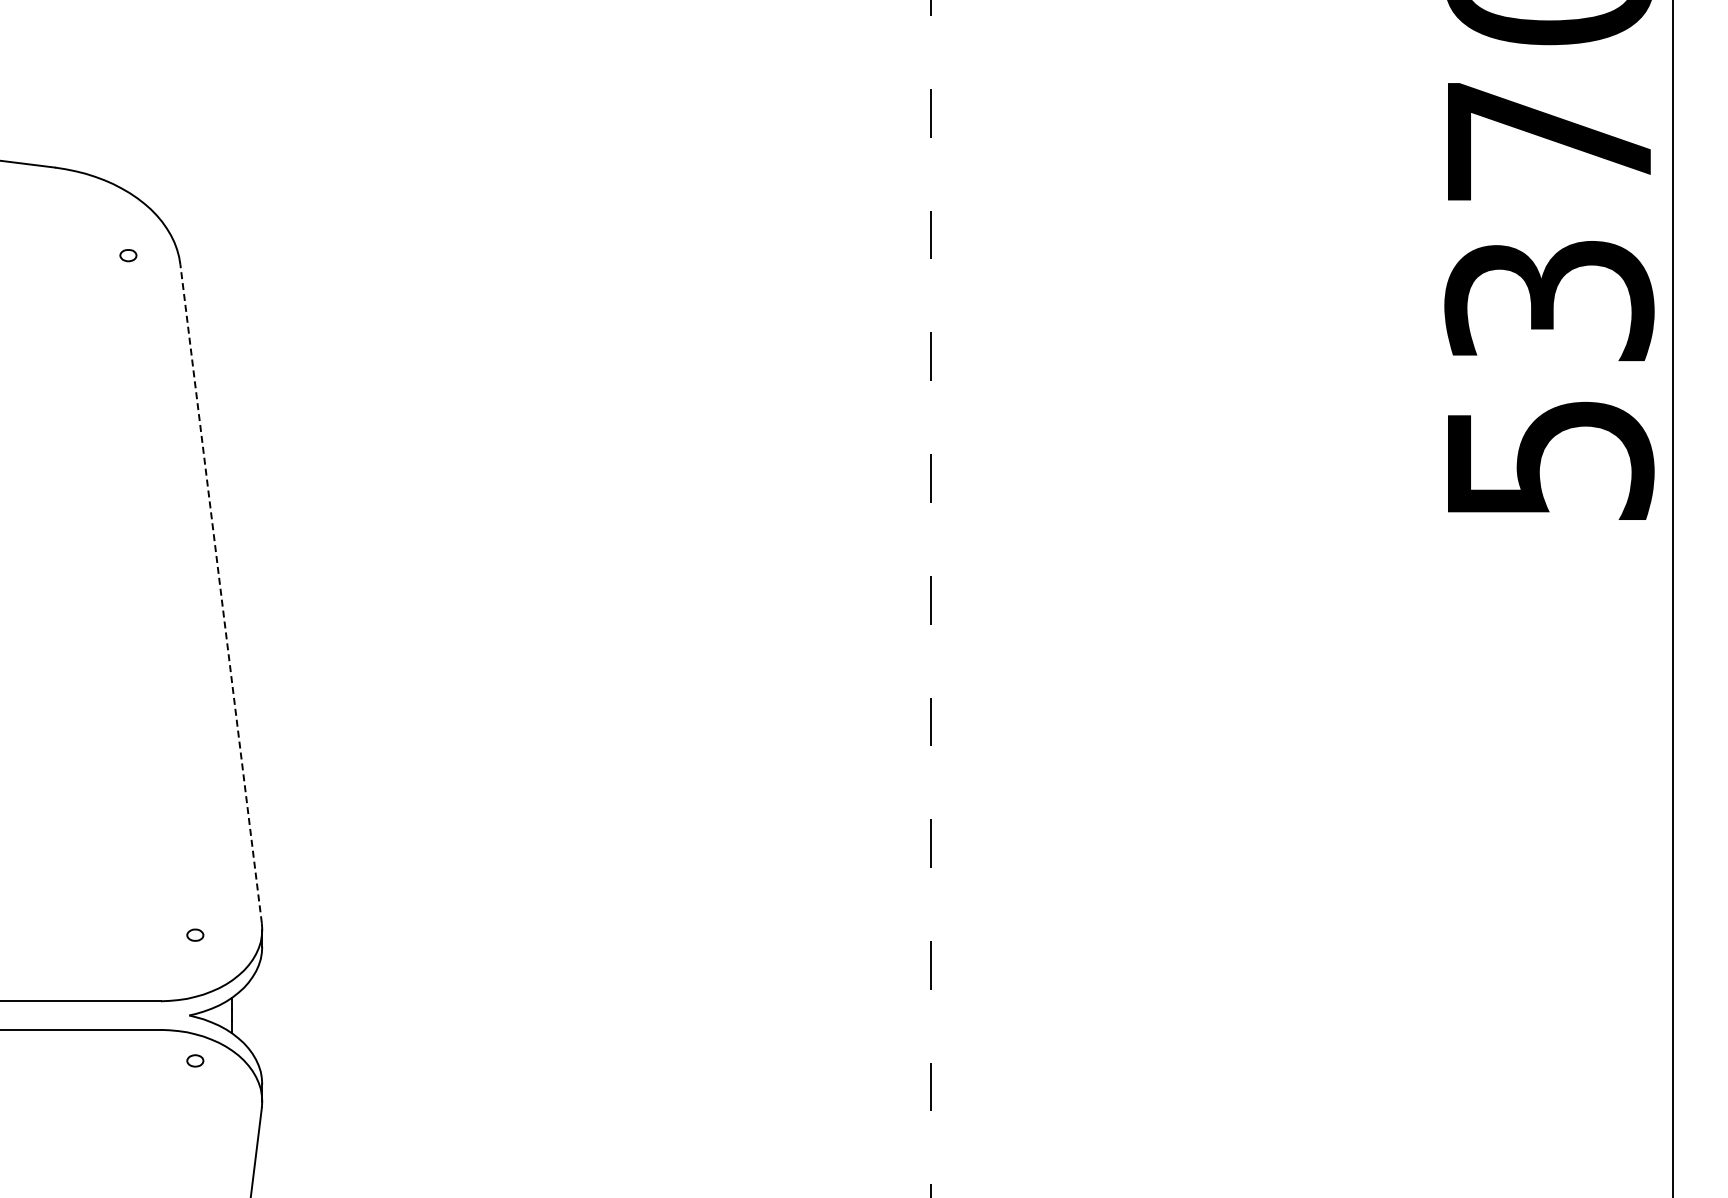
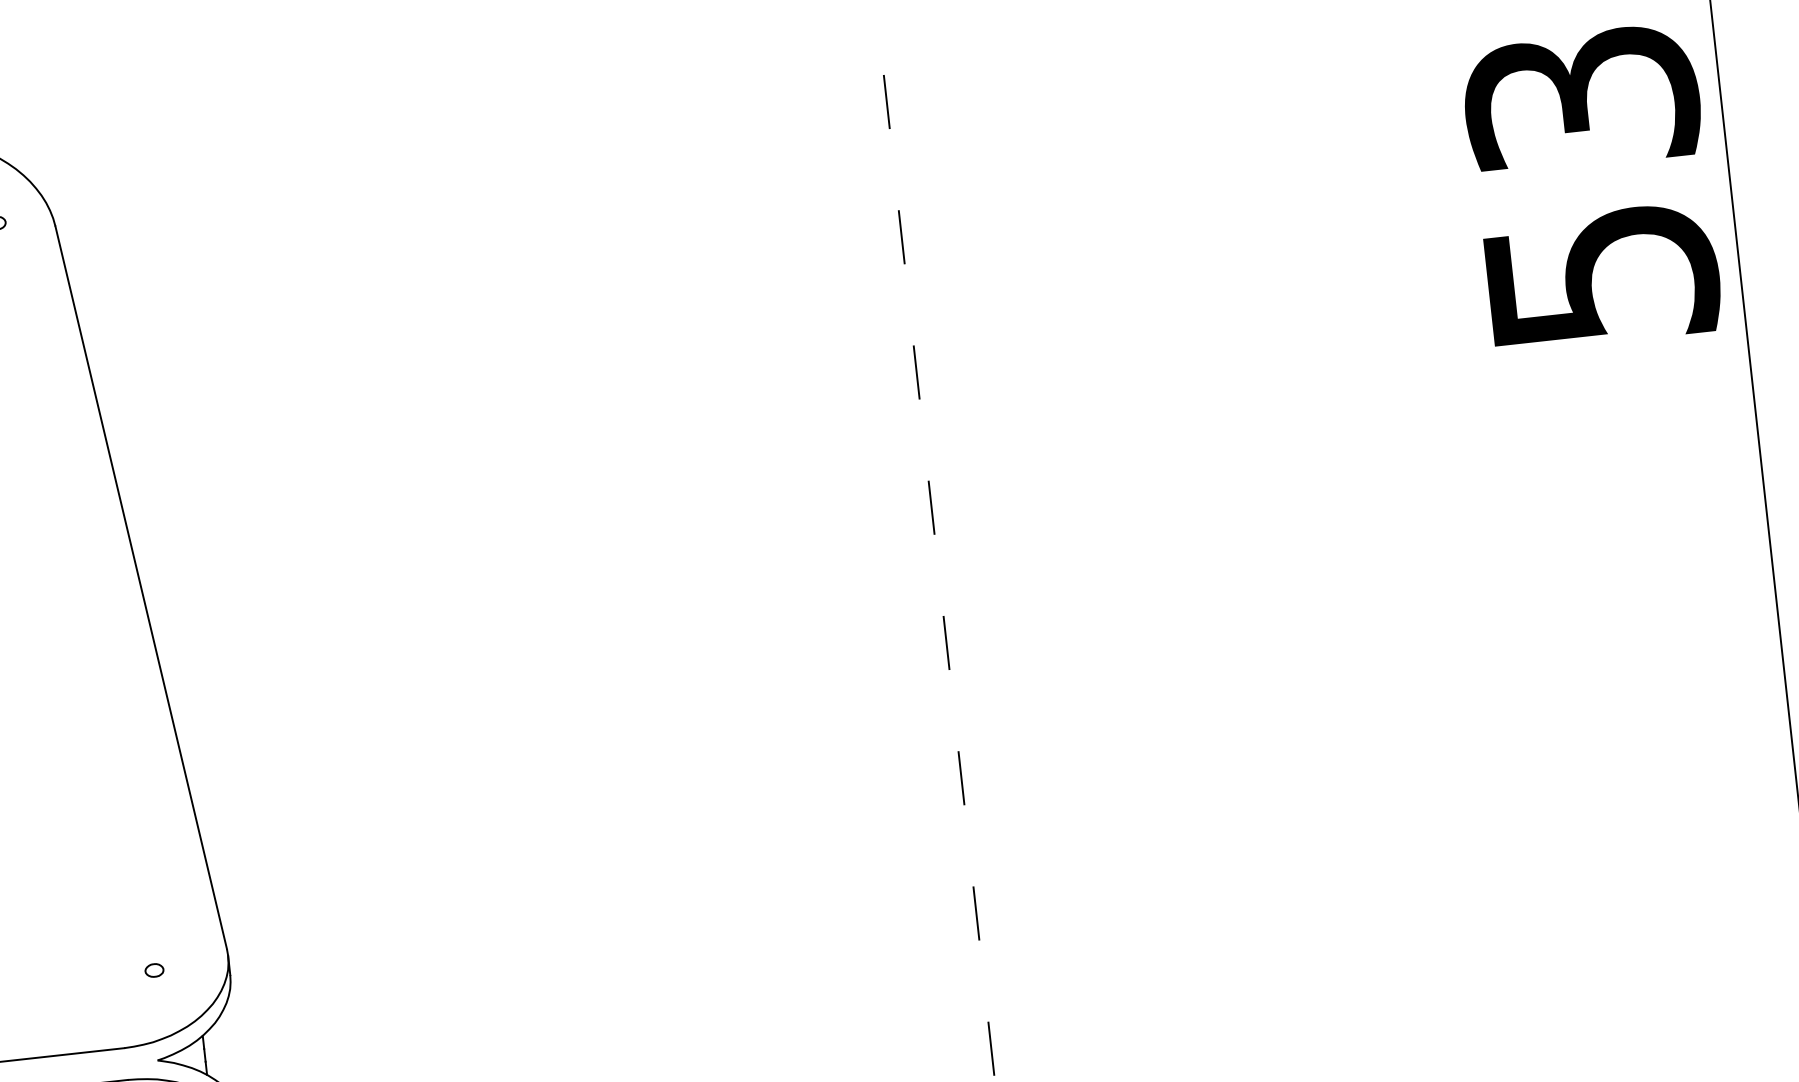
line: (221, 593) -> (141, 587), dashed -> solid

